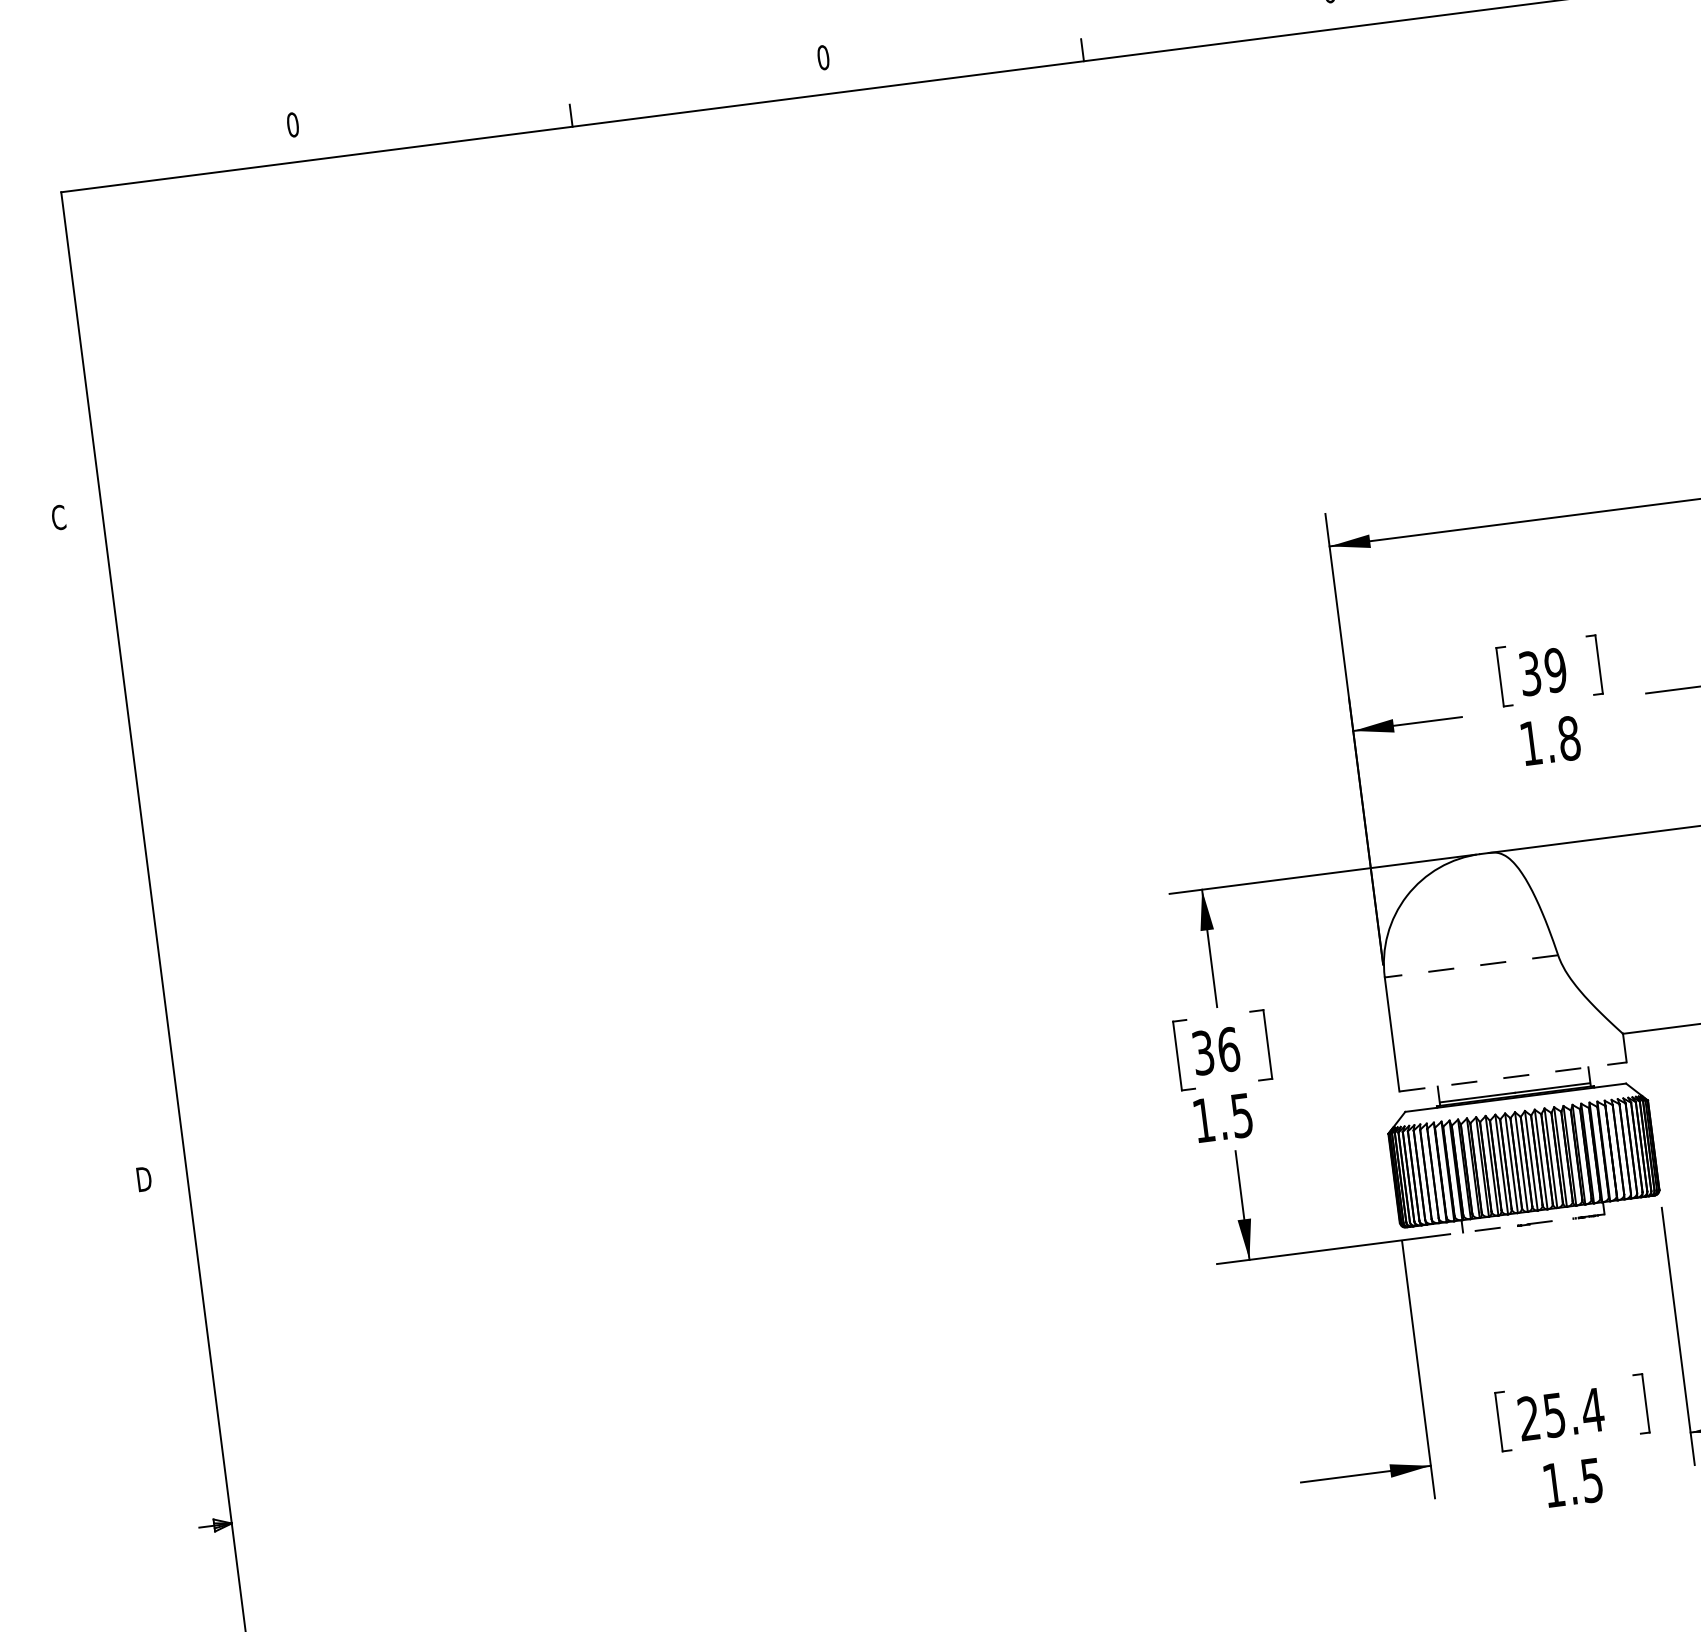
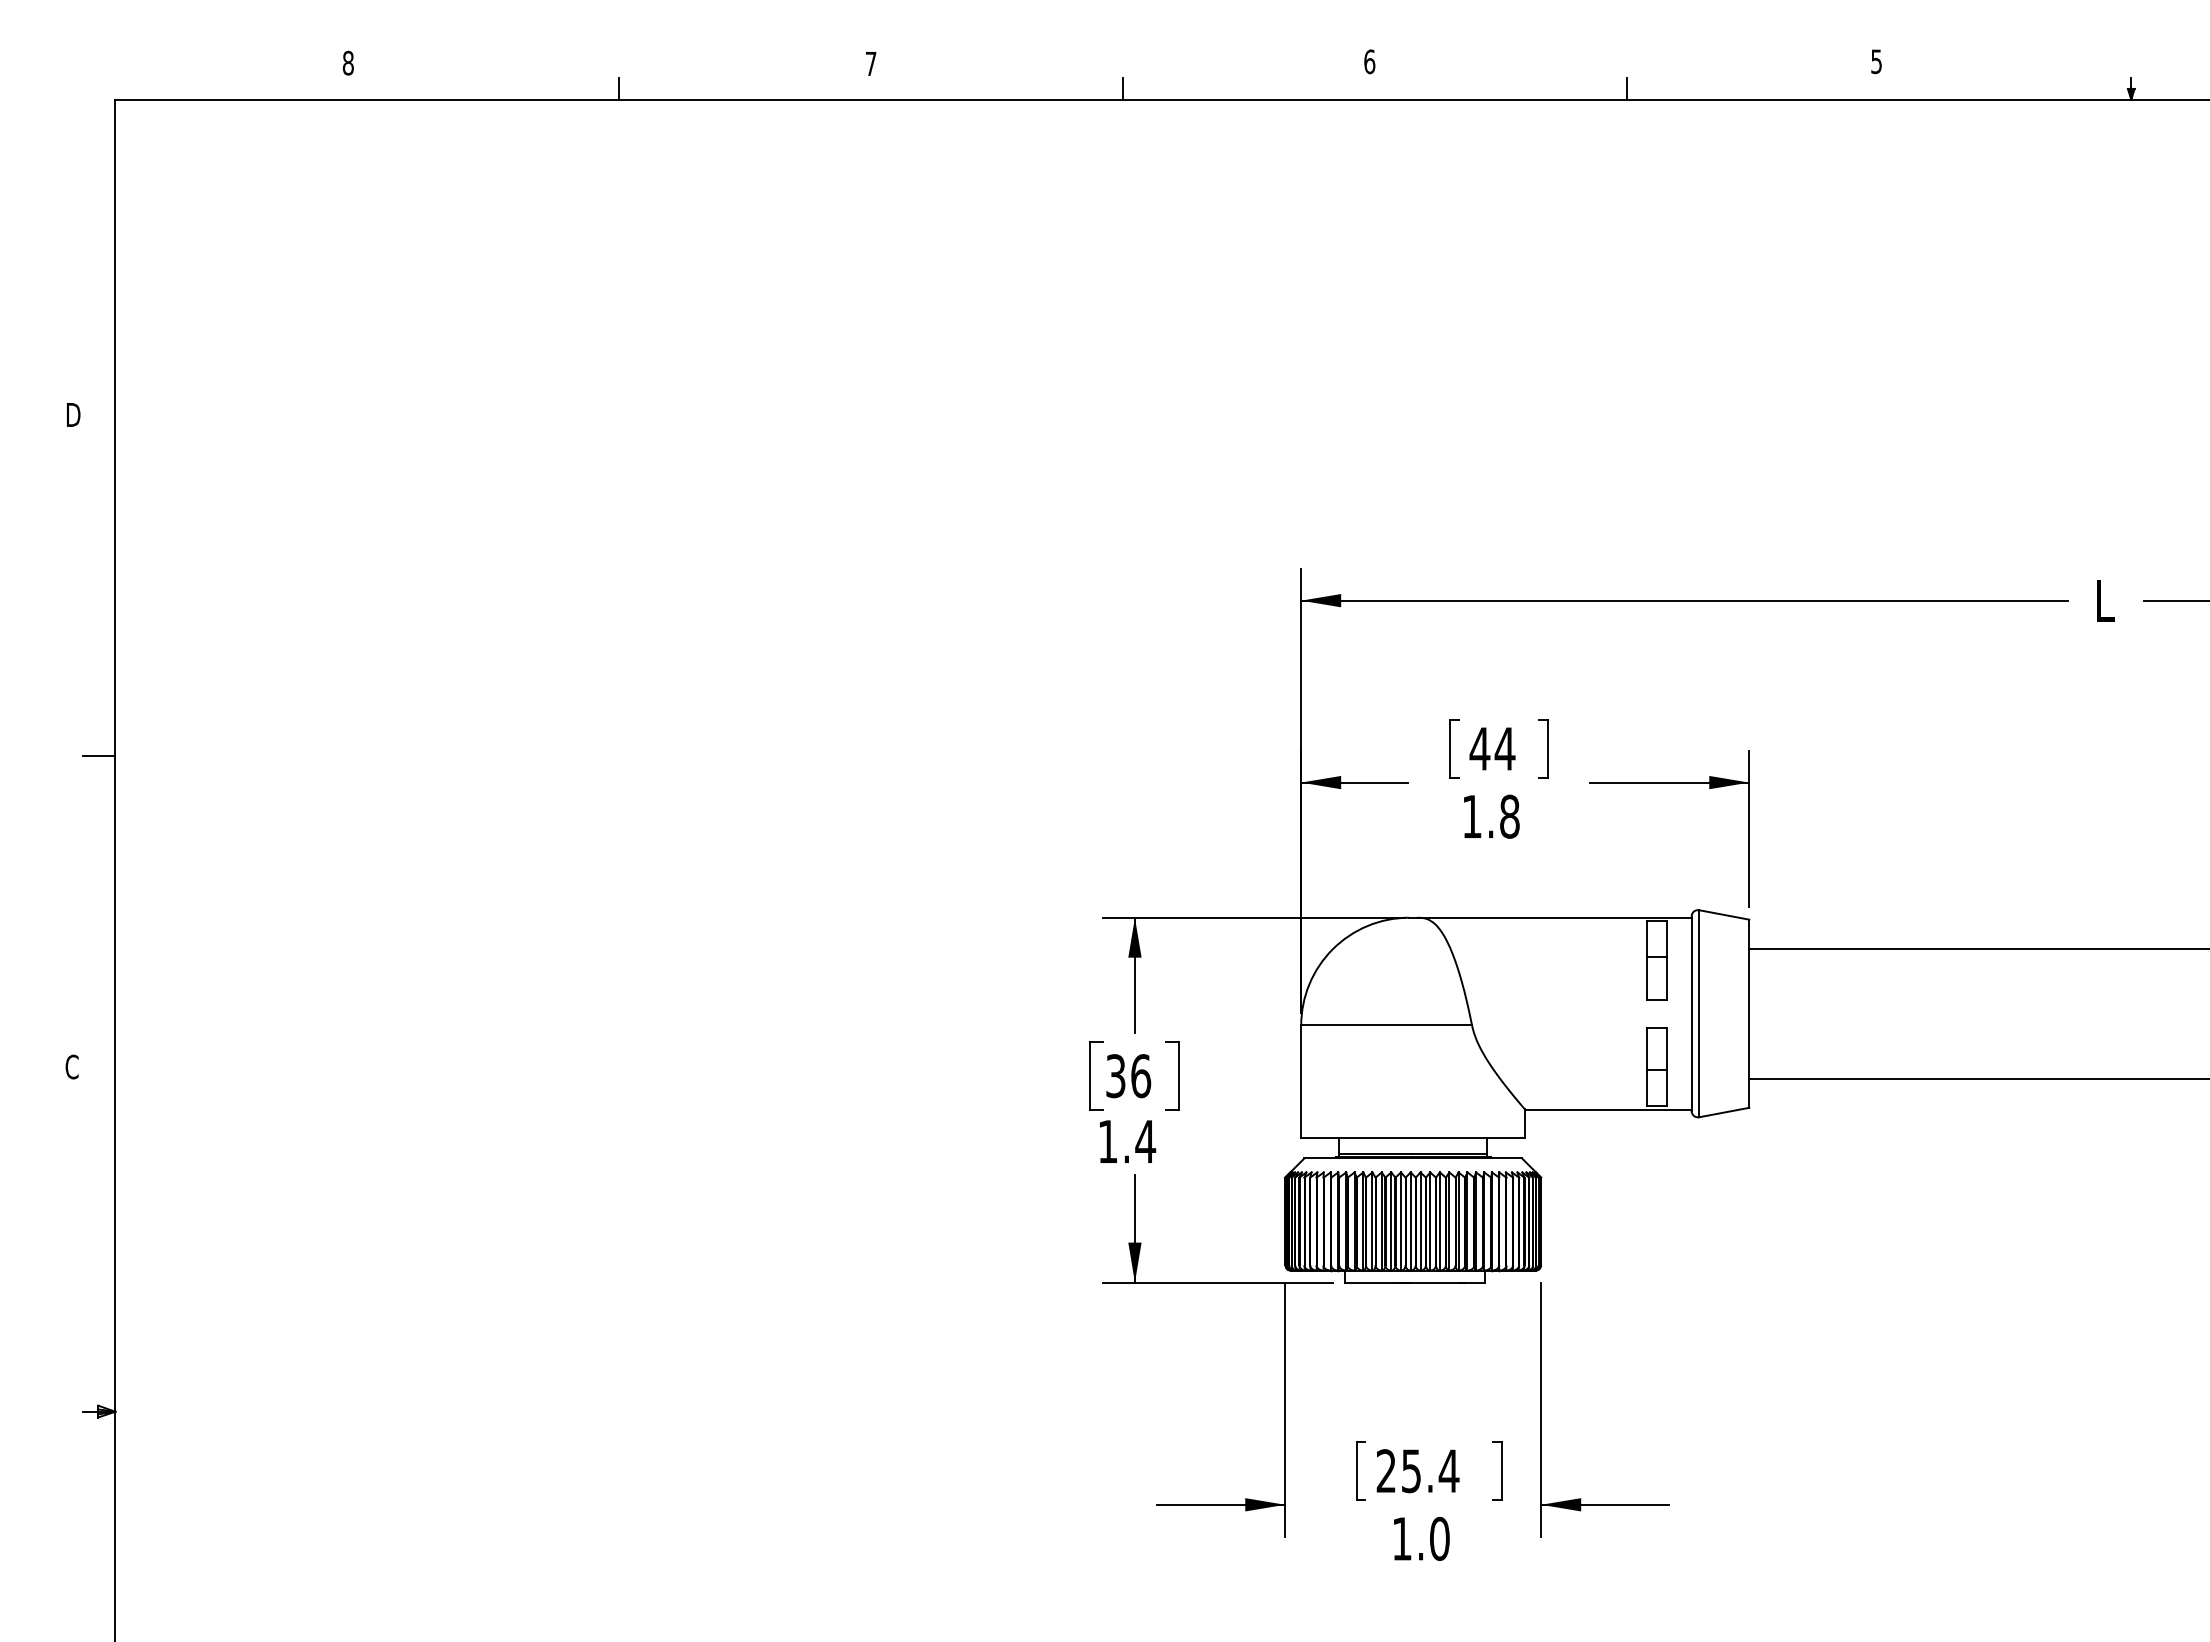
text: (822, 57) -> (870, 63), 0 -> 7
text: (292, 125) -> (347, 63), 0 -> 8
text: (59, 517) -> (73, 414), C -> D
text: (1542, 671) -> (1492, 748), 39 -> 44
line: (130, 859) -> (99, 755), added
line: (1471, 966) -> (1386, 1025), dashed -> solid
line: (1513, 1076) -> (1413, 1137), dashed -> solid
text: (1241, 1115) -> (1145, 1141), 1.5 -> 1.4
text: (143, 1178) -> (72, 1066), D -> C
line: (1534, 1223) -> (1415, 1282), dashed -> solid
text: (1591, 1479) -> (1439, 1538), 1.5 -> 1.0

